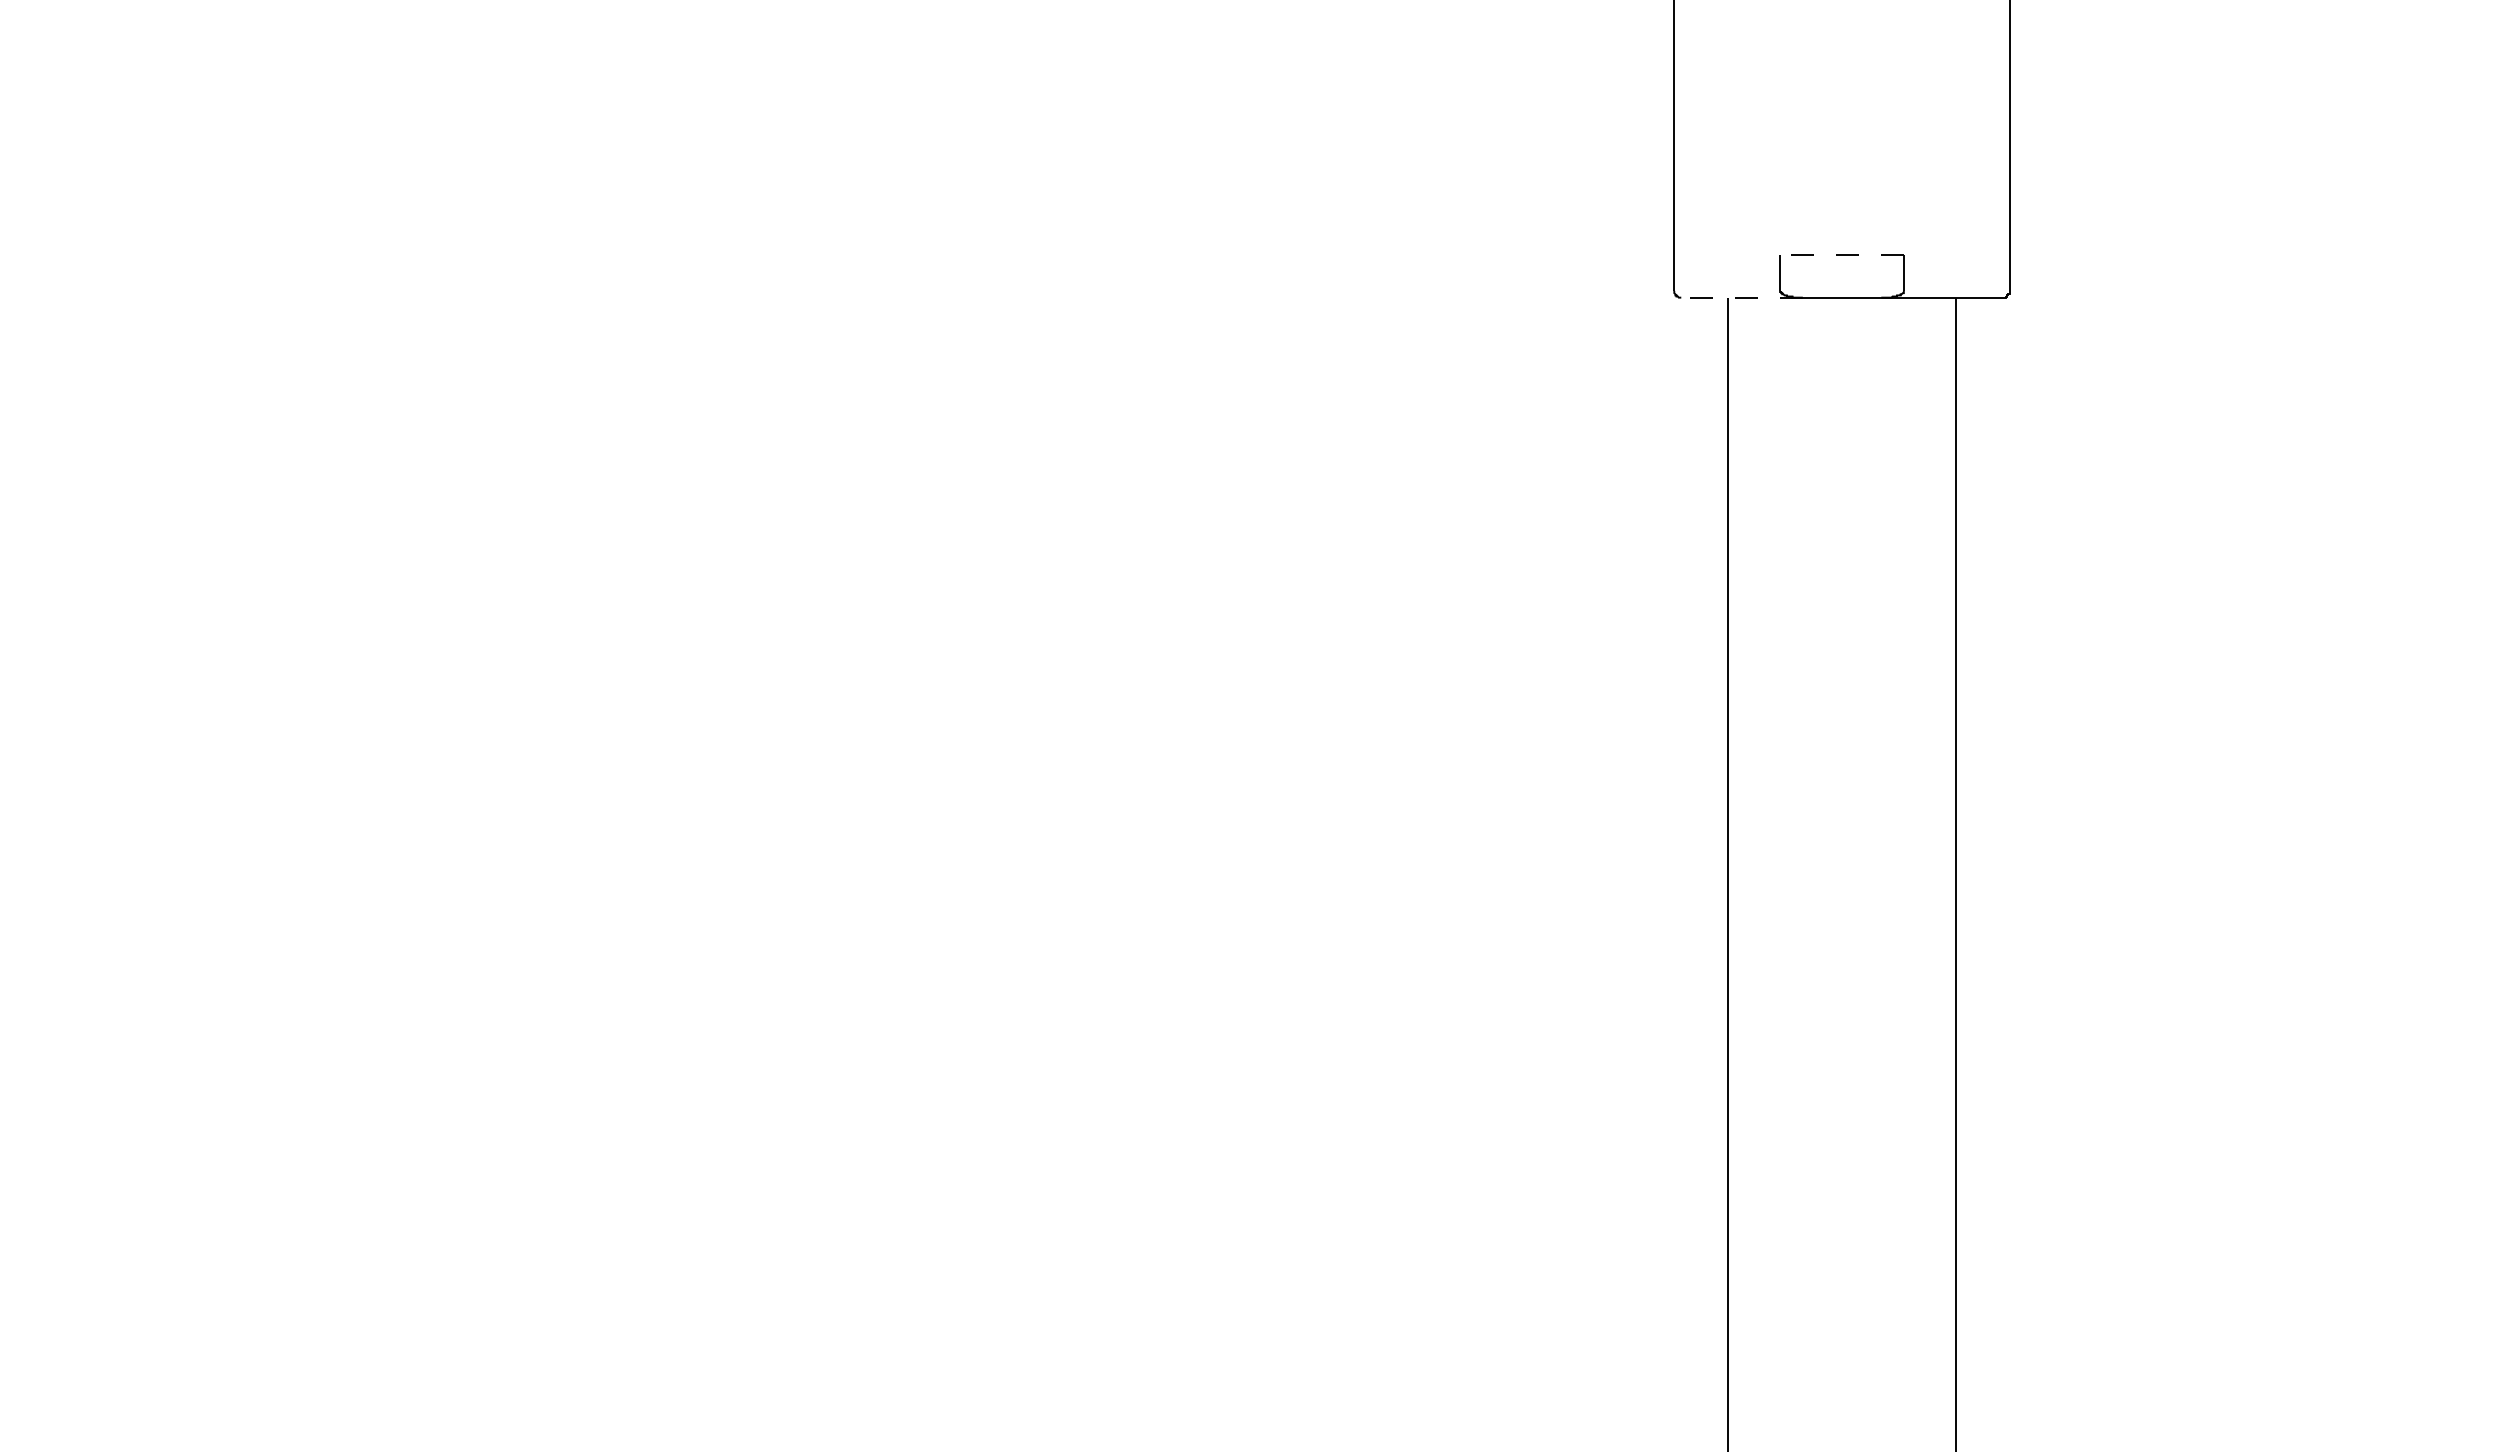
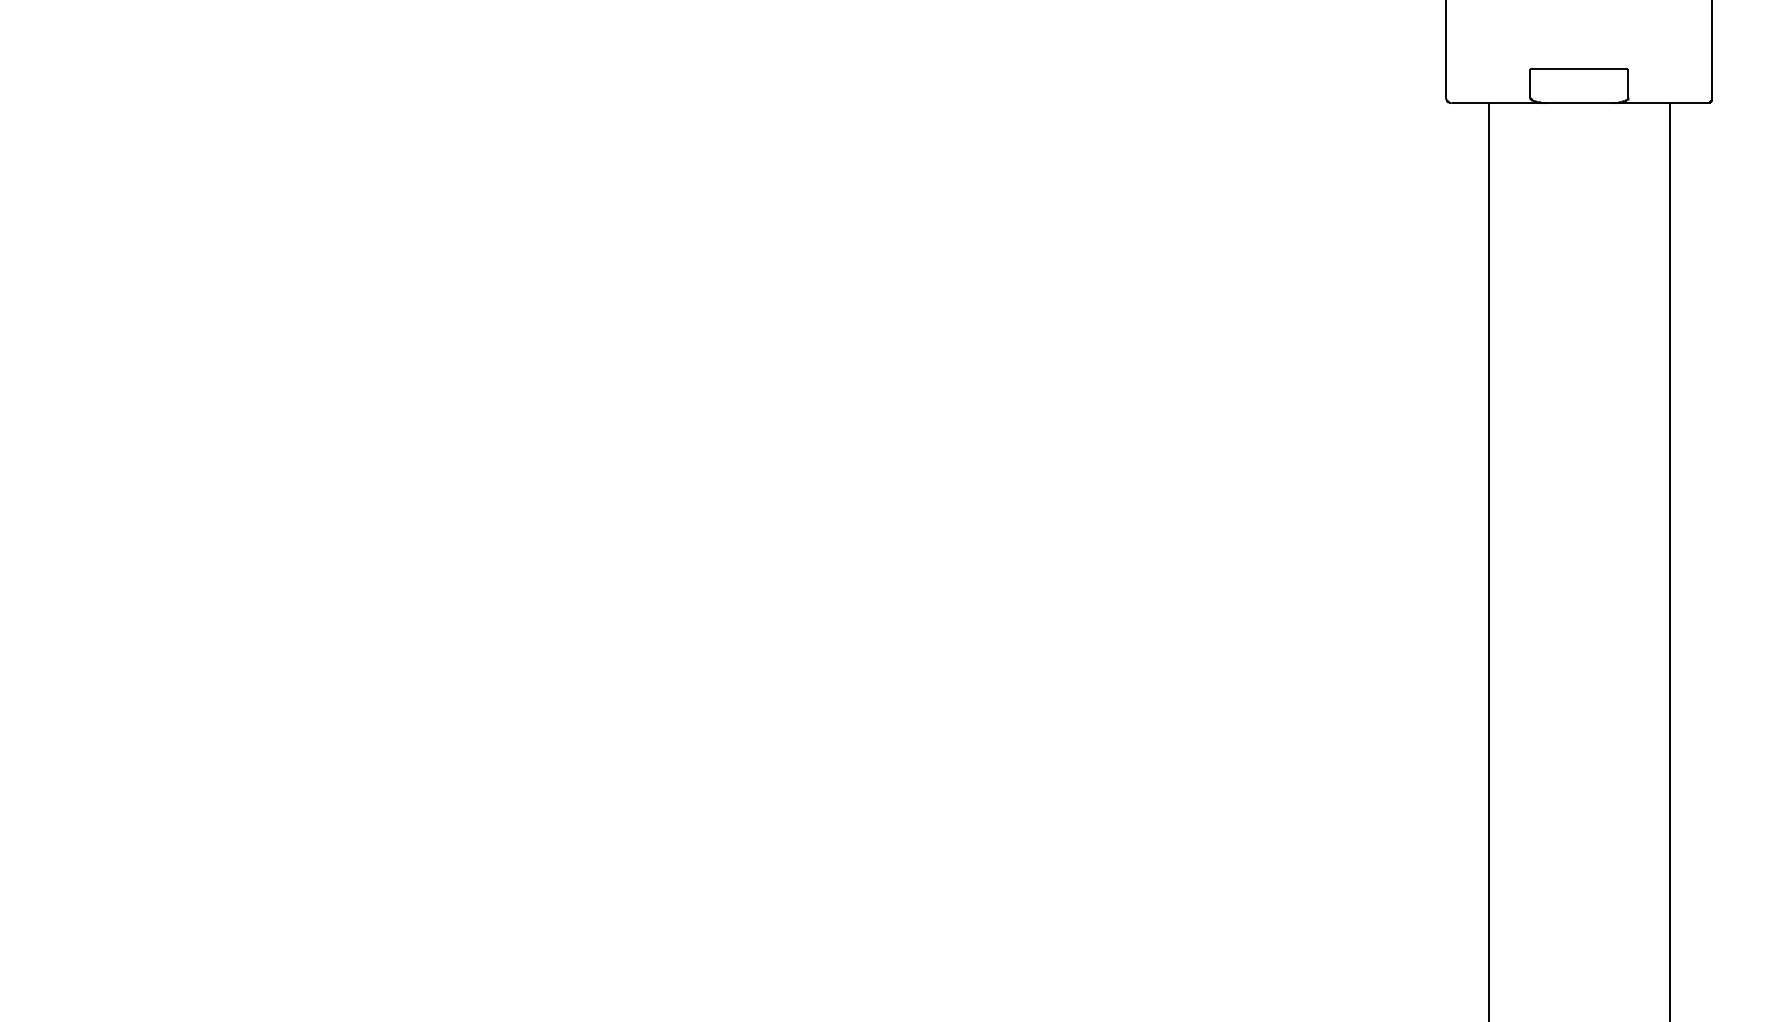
line: (1841, 254) -> (1578, 68), dashed -> solid
line: (1742, 297) -> (1500, 102), dashed -> solid

